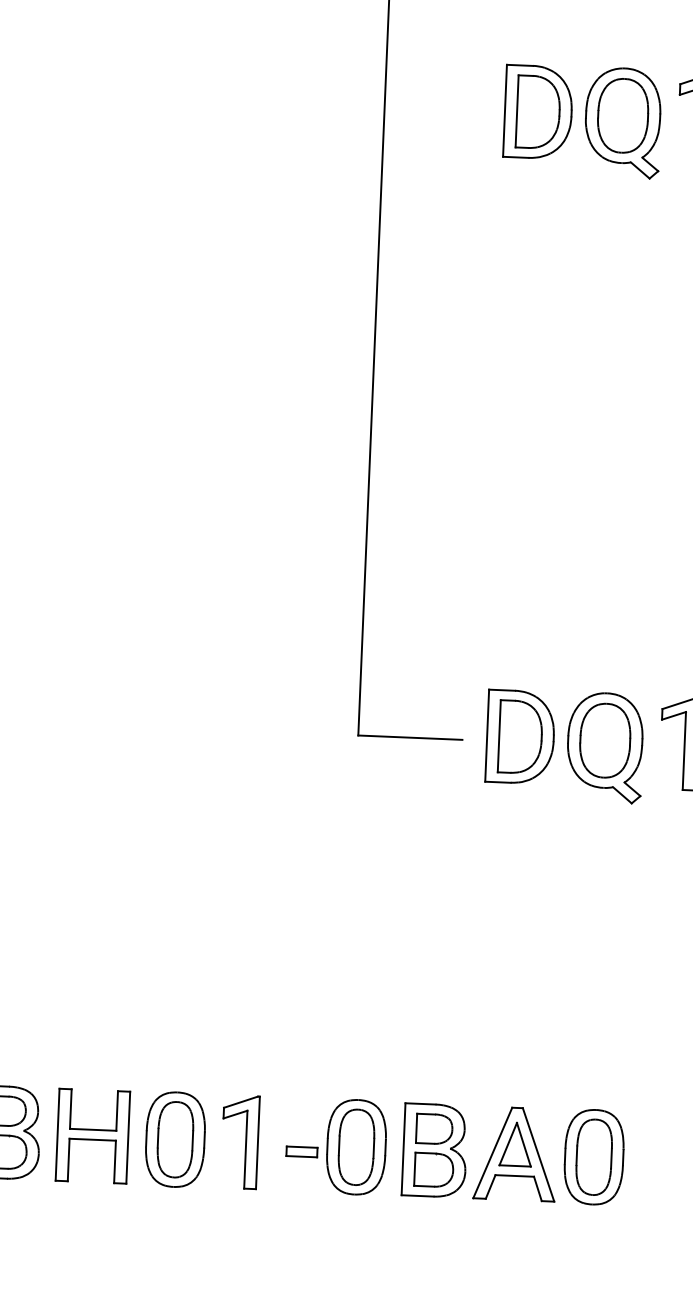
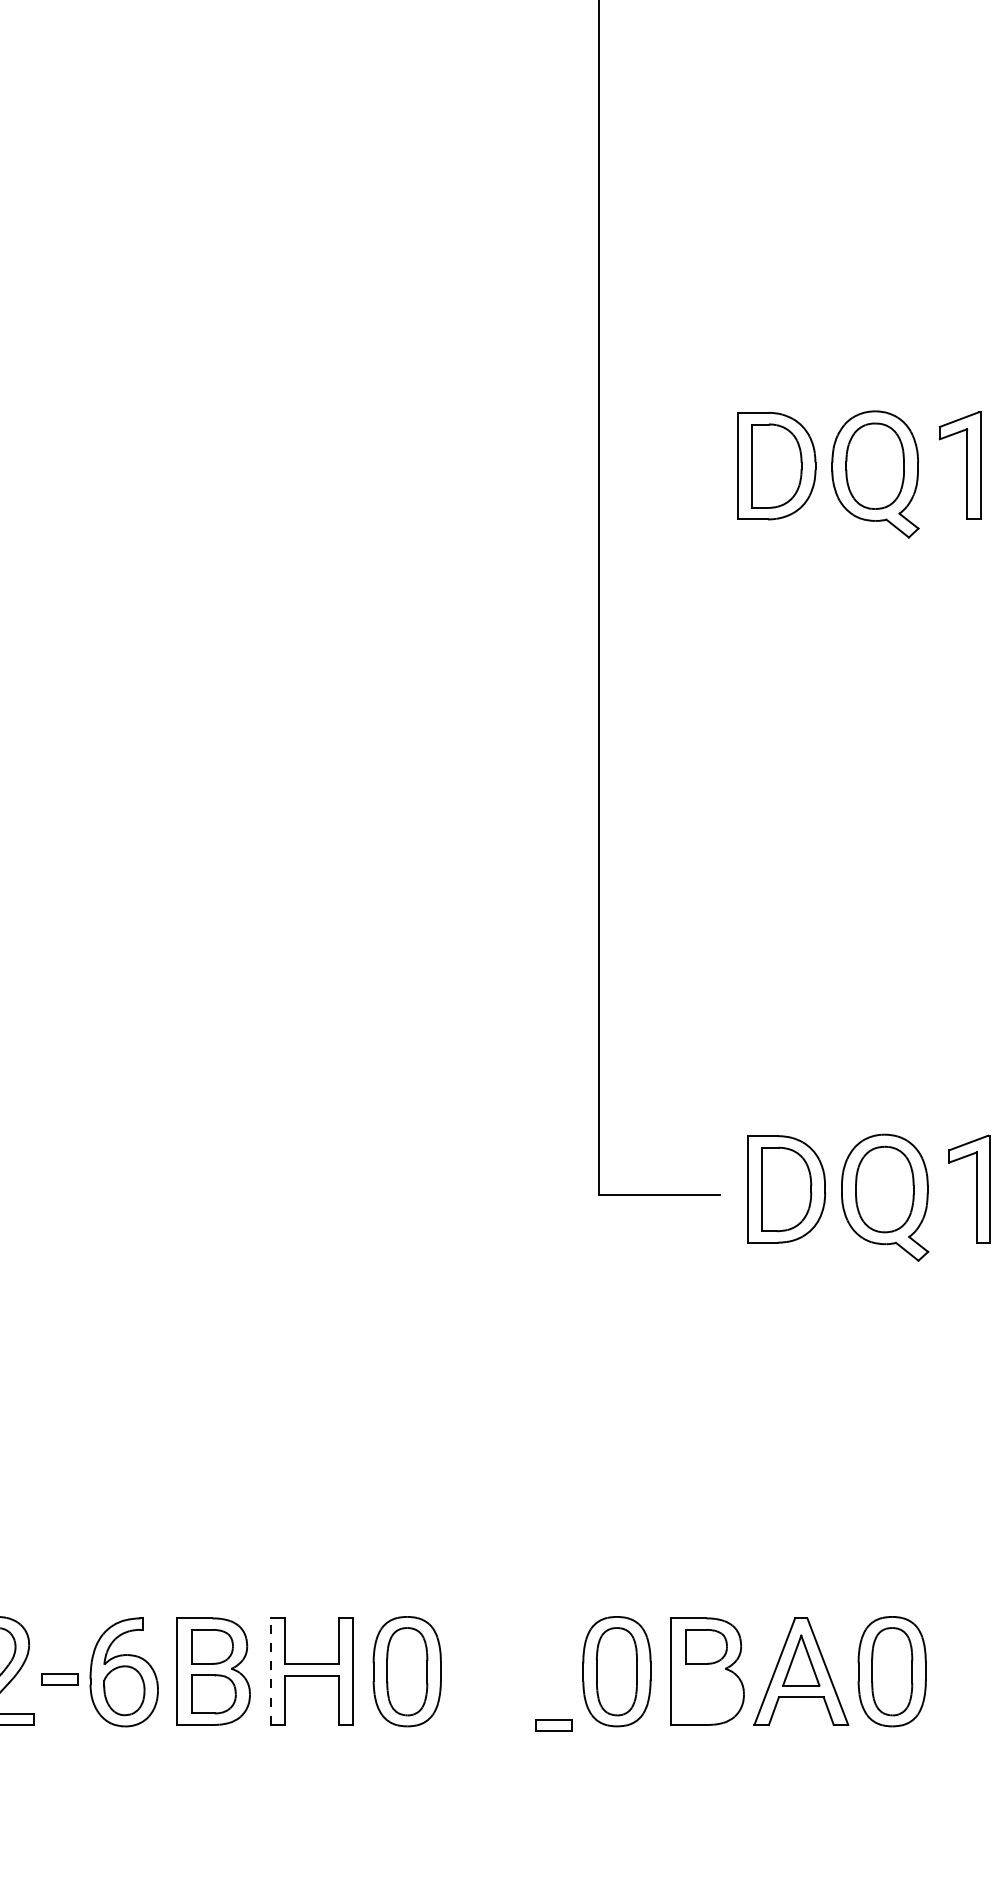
line: (57, 1134) -> (270, 1671), solid -> dashed
part: (245, 1141) -> (488, 1670), removed
part: (301, 1151) -> (553, 1725), moved
part: (433, 1170) -> (707, 1694), removed

